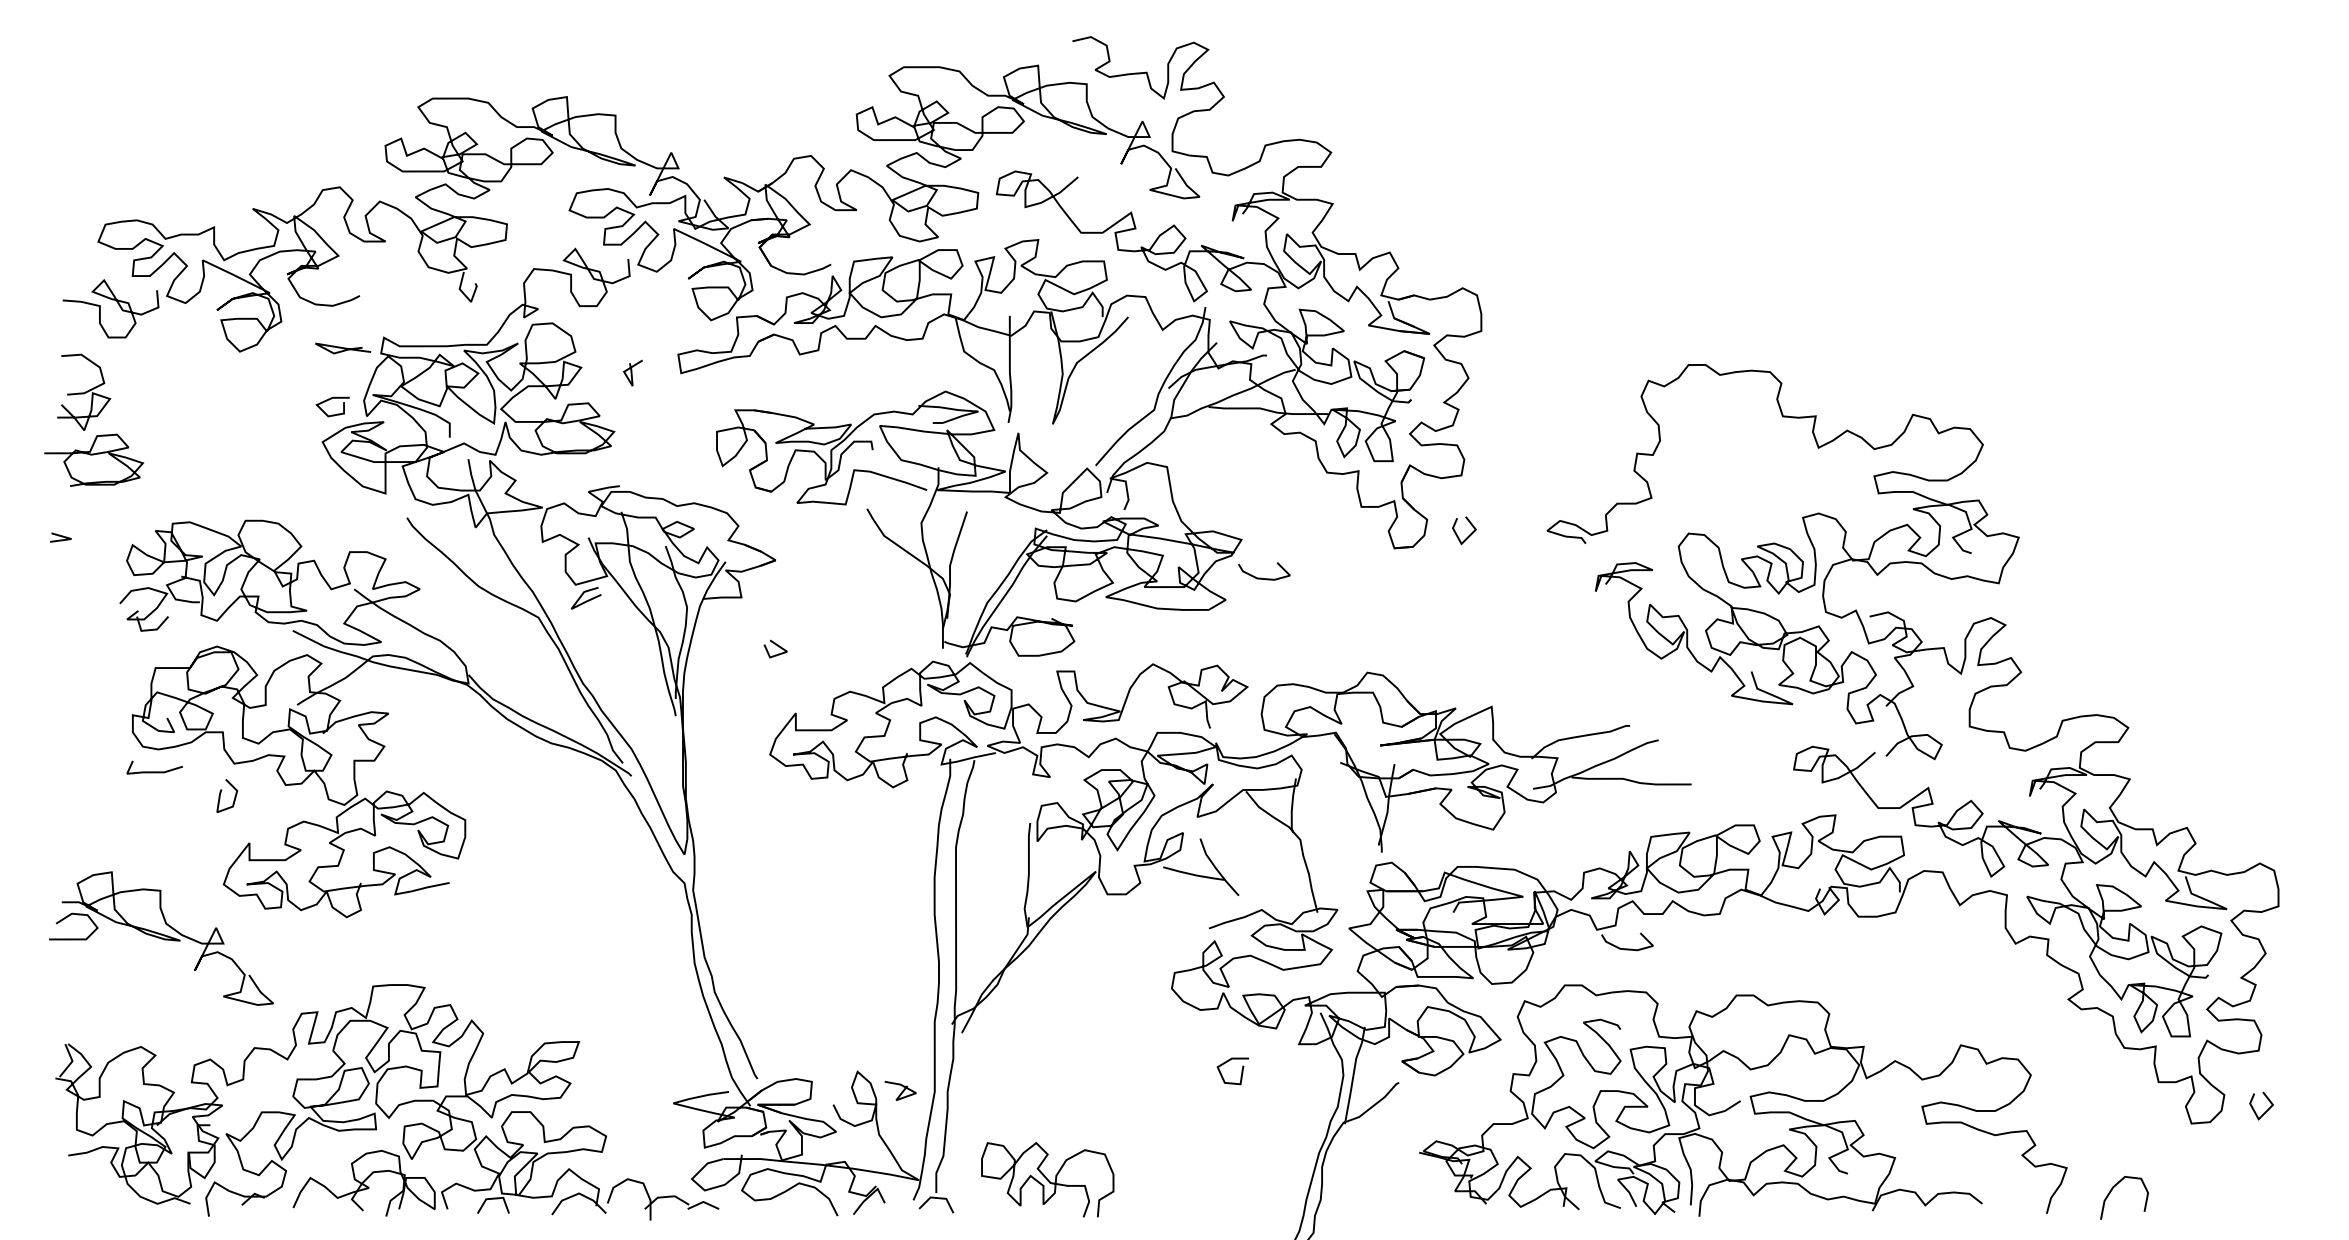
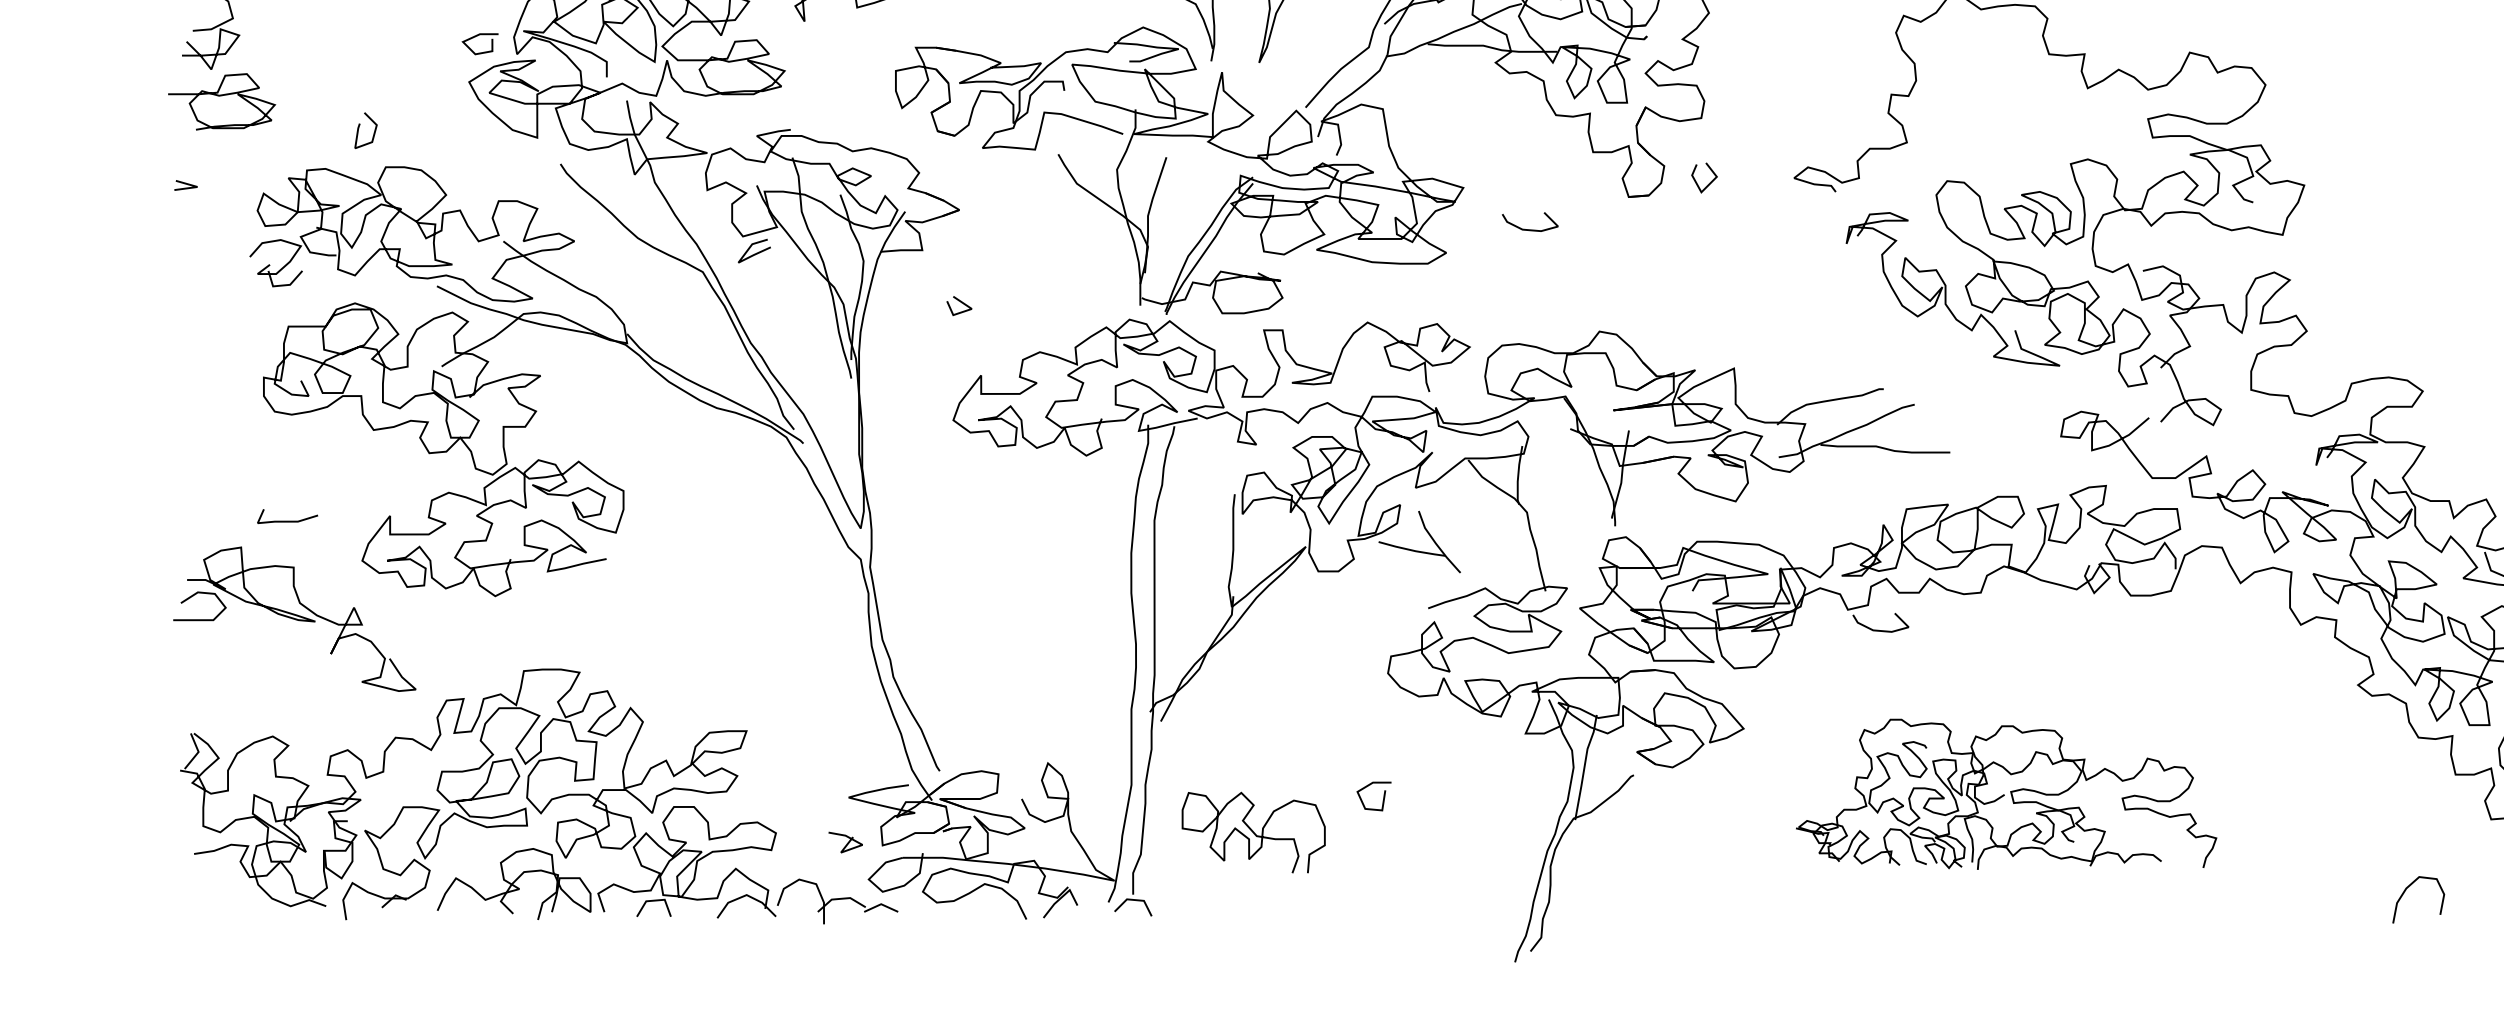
curve: (1261, 577) -> (1527, 228), moved
line: (154, 771) -> (287, 520), moved
curve: (221, 793) -> (359, 127), moved
curve: (1241, 1071) -> (1383, 796), moved
curve: (901, 1091) -> (846, 843), moved
part: (1743, 1100) -> (2006, 794), size x0.6
curve: (1047, 1179) -> (1253, 832), moved

